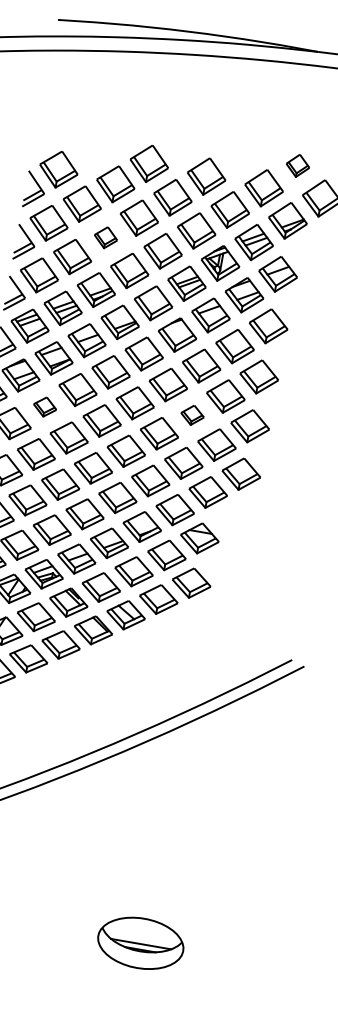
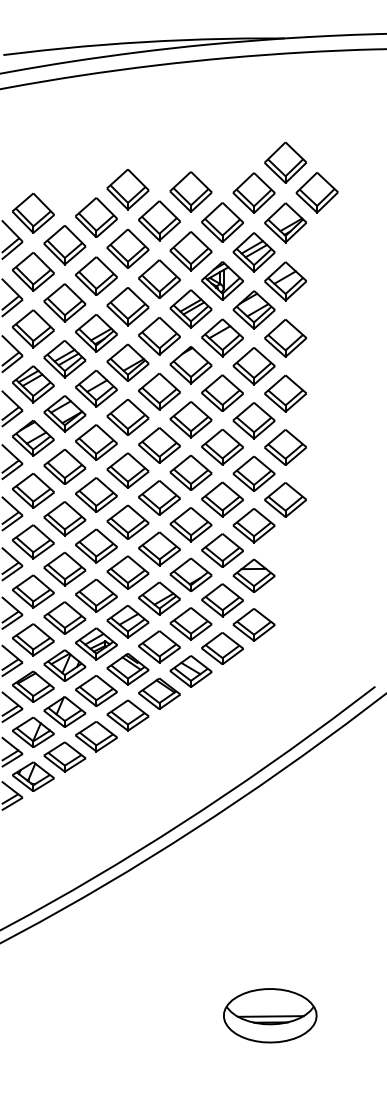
part: (297, 165) -> (285, 162), size x1.67
part: (106, 237) -> (96, 275), size x1.67
part: (44, 406) -> (64, 466), size x1.67
part: (192, 414) -> (222, 446), size x1.67

